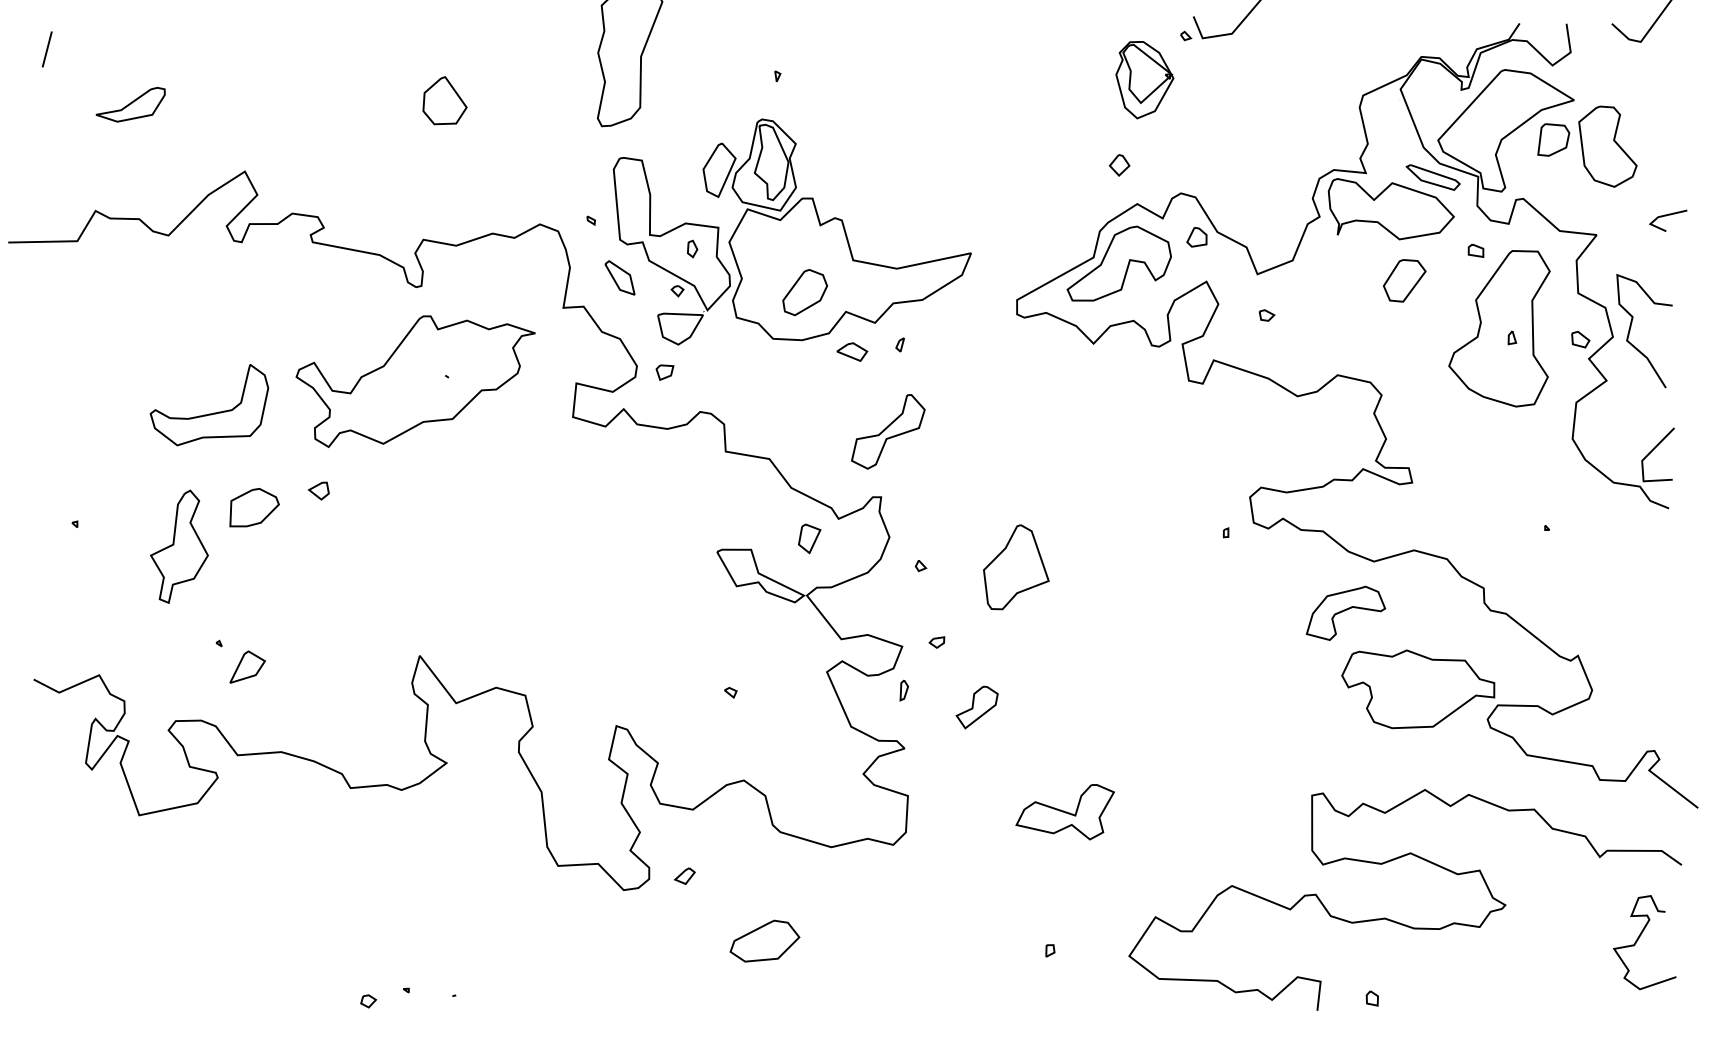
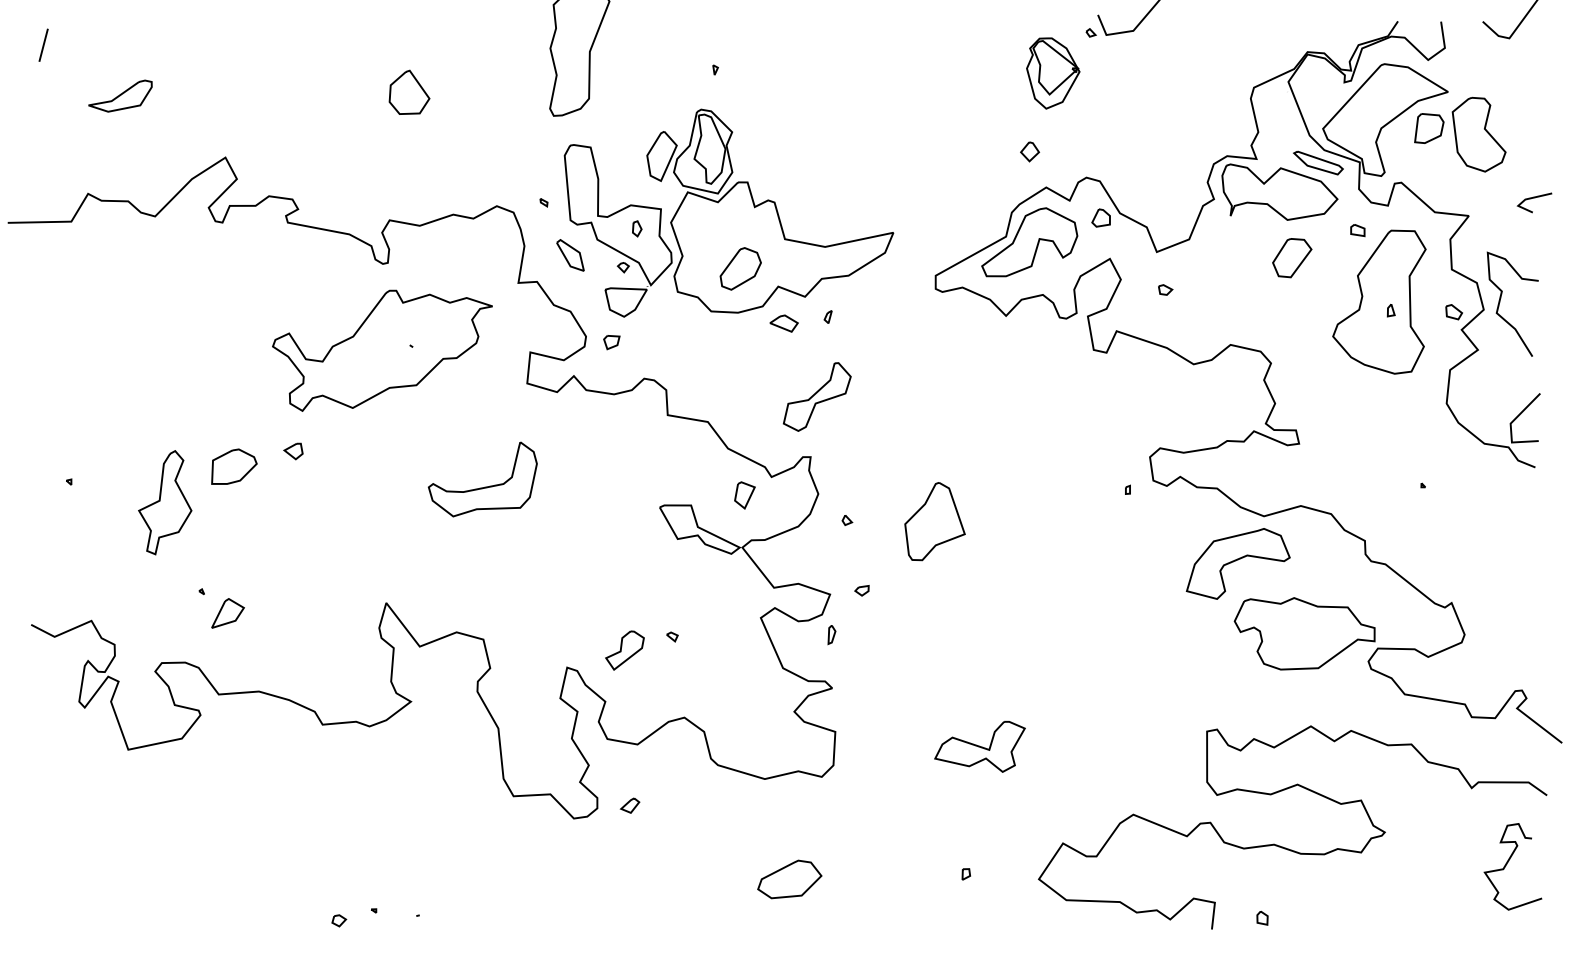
part: (211, 412) -> (484, 486), moved
part: (1345, 612) -> (1237, 563), size x1.43
part: (976, 707) -> (624, 650), moved
part: (764, 941) -> (789, 879), moved

